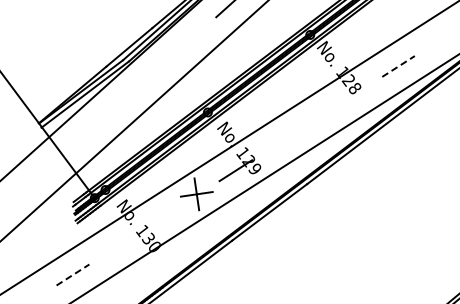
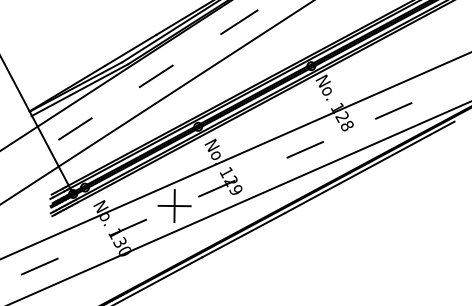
line: (399, 65) -> (394, 110), dashed -> solid
line: (157, 69) -> (155, 76), added
line: (316, 118) -> (304, 149), added
line: (86, 133) -> (75, 128), added
line: (154, 222) -> (128, 227), added
line: (73, 274) -> (40, 266), dashed -> solid

